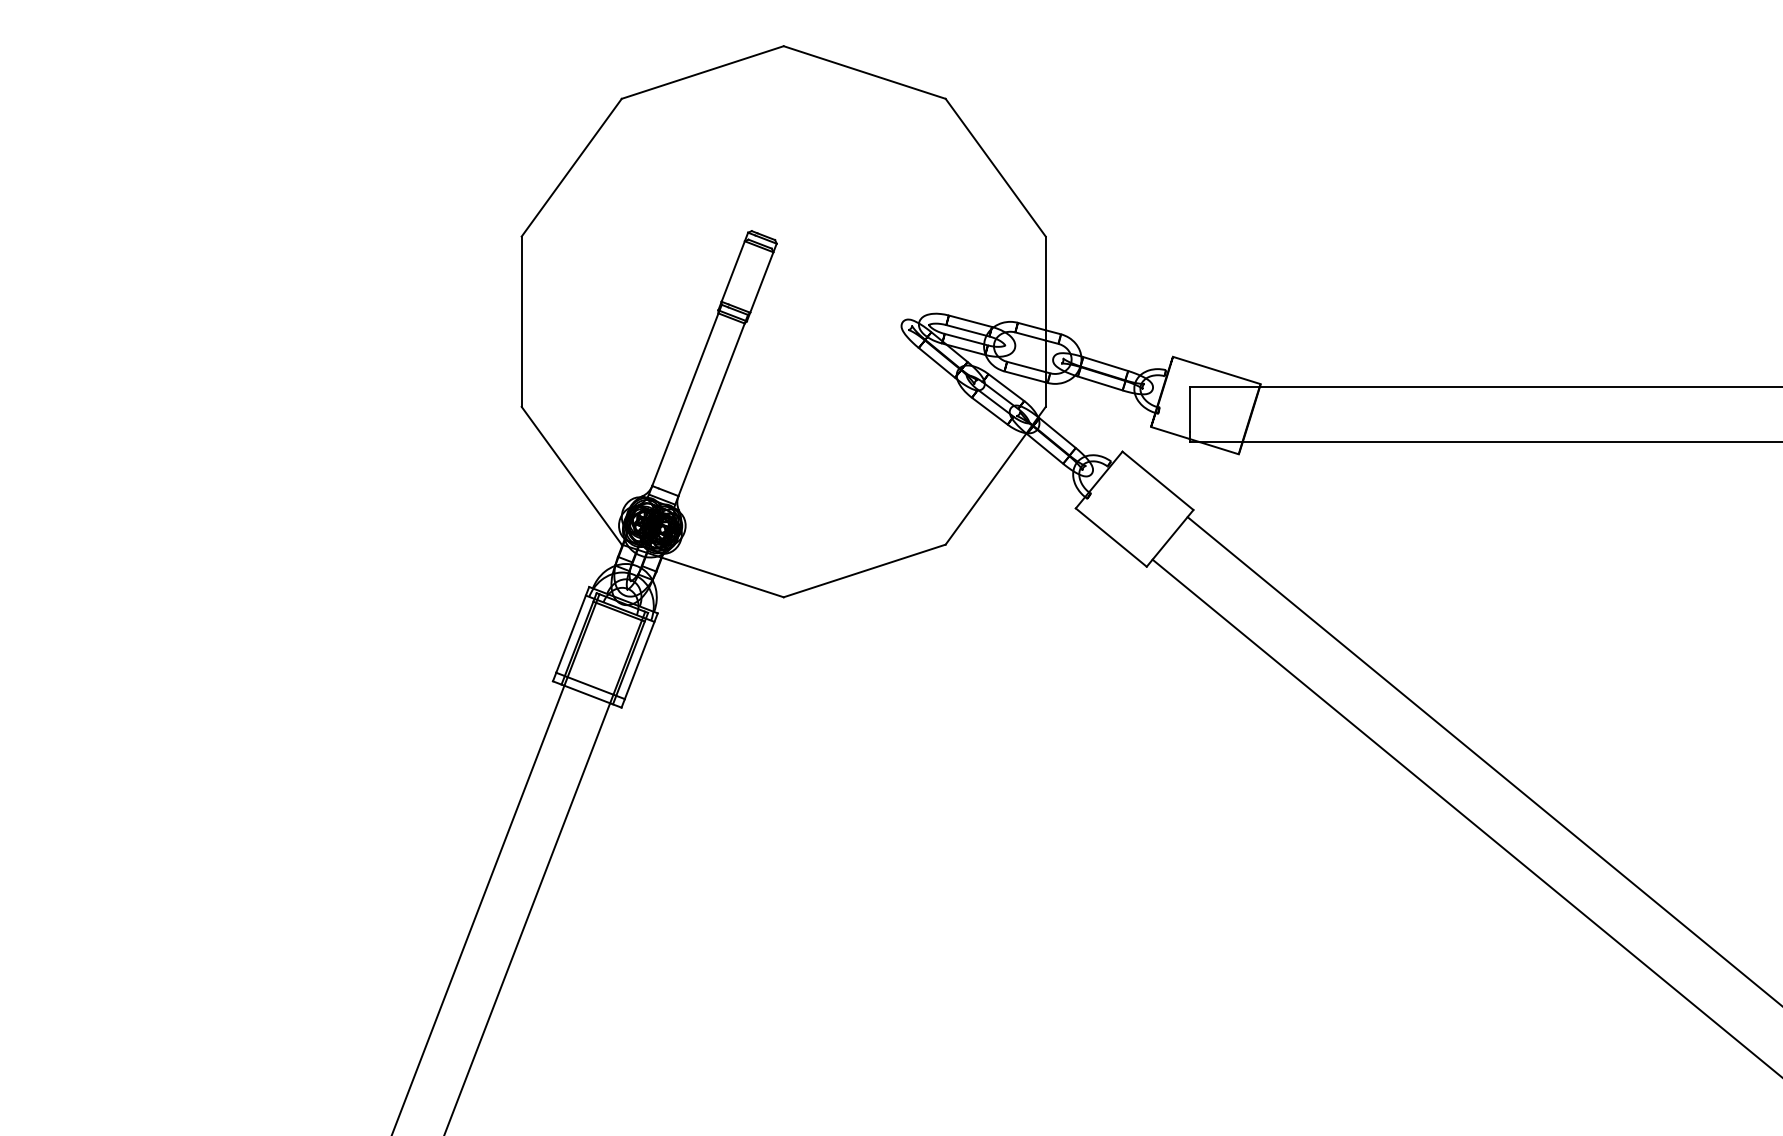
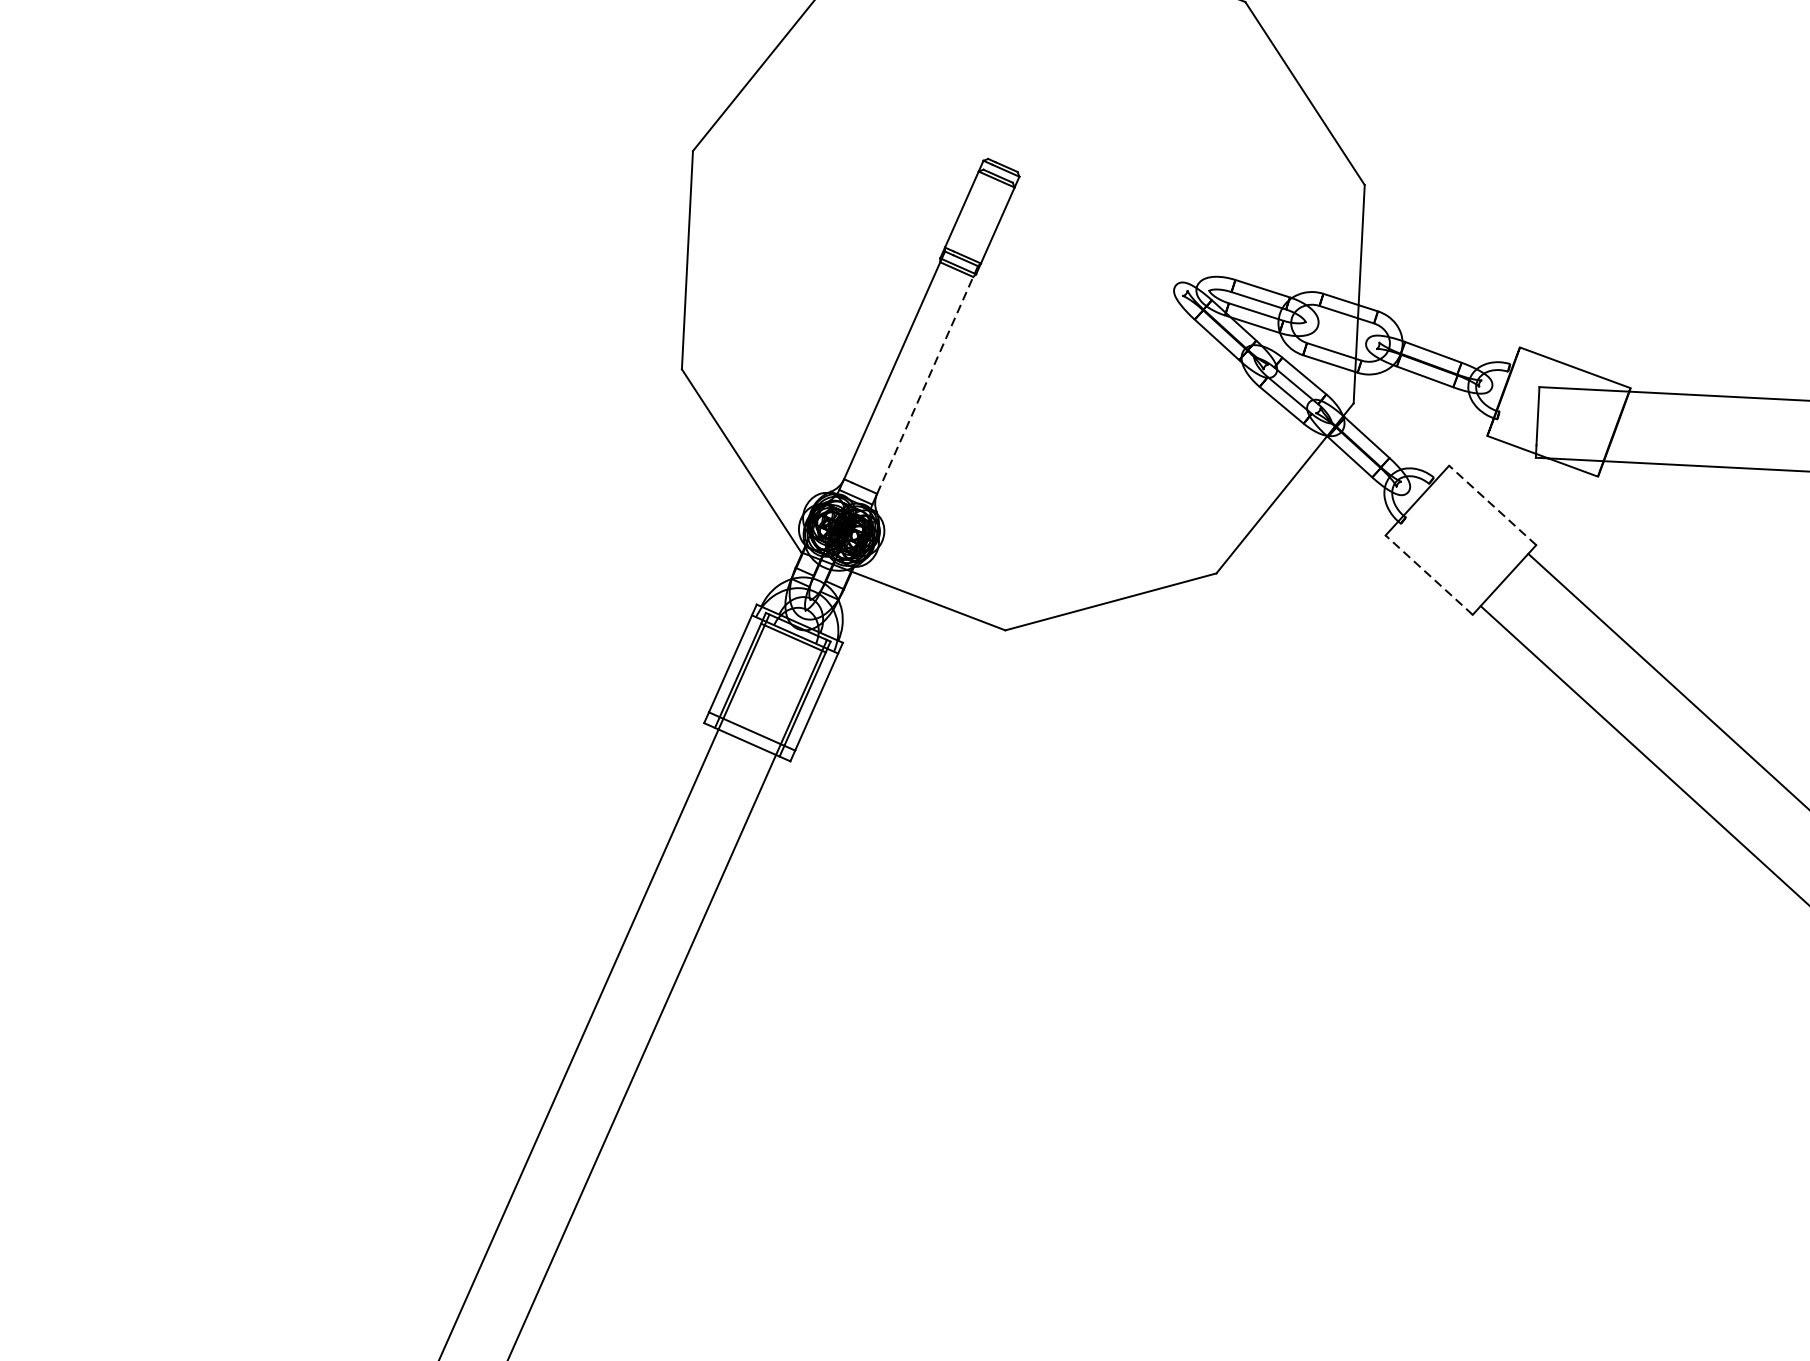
line: (713, 405) -> (927, 380), solid -> dashed
line: (1158, 480) -> (1493, 505), solid -> dashed
line: (1111, 537) -> (1429, 575), solid -> dashed

